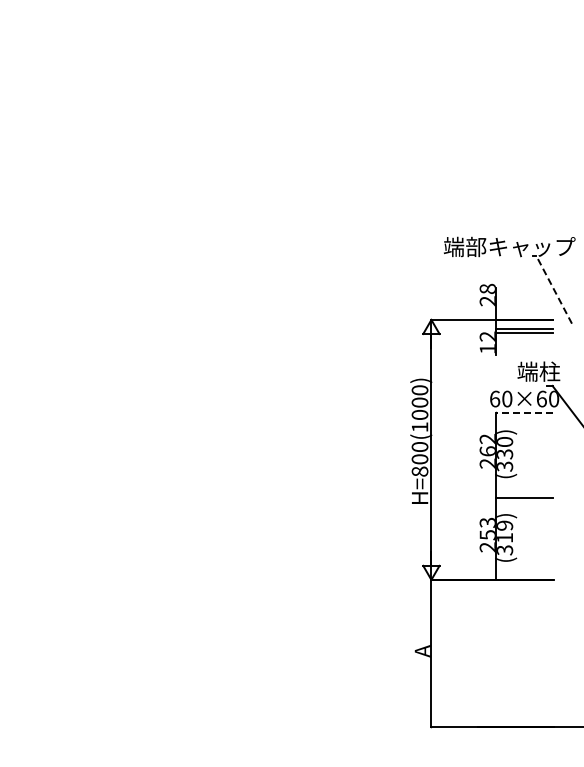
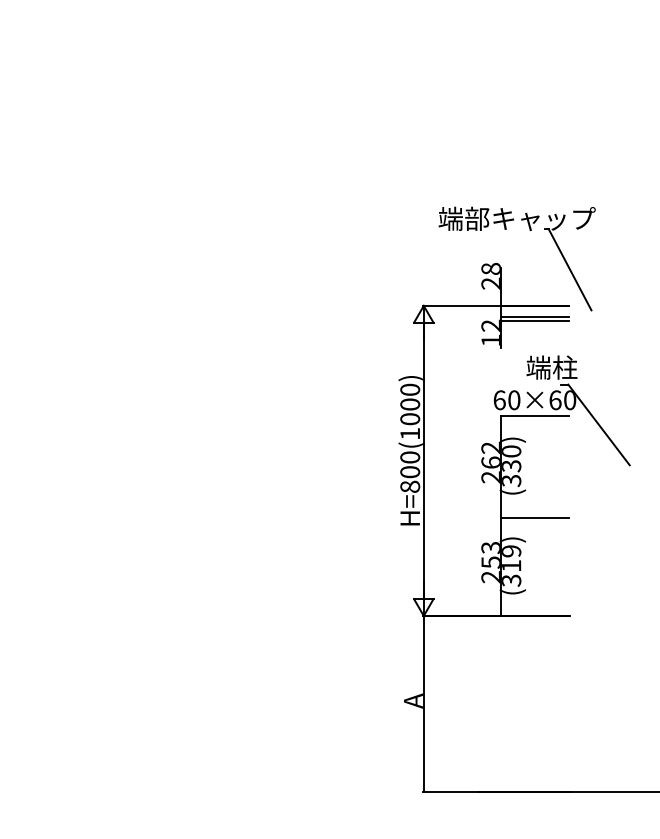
line: (553, 289) -> (569, 269), dashed -> solid
line: (524, 412) -> (534, 416), dashed -> solid

